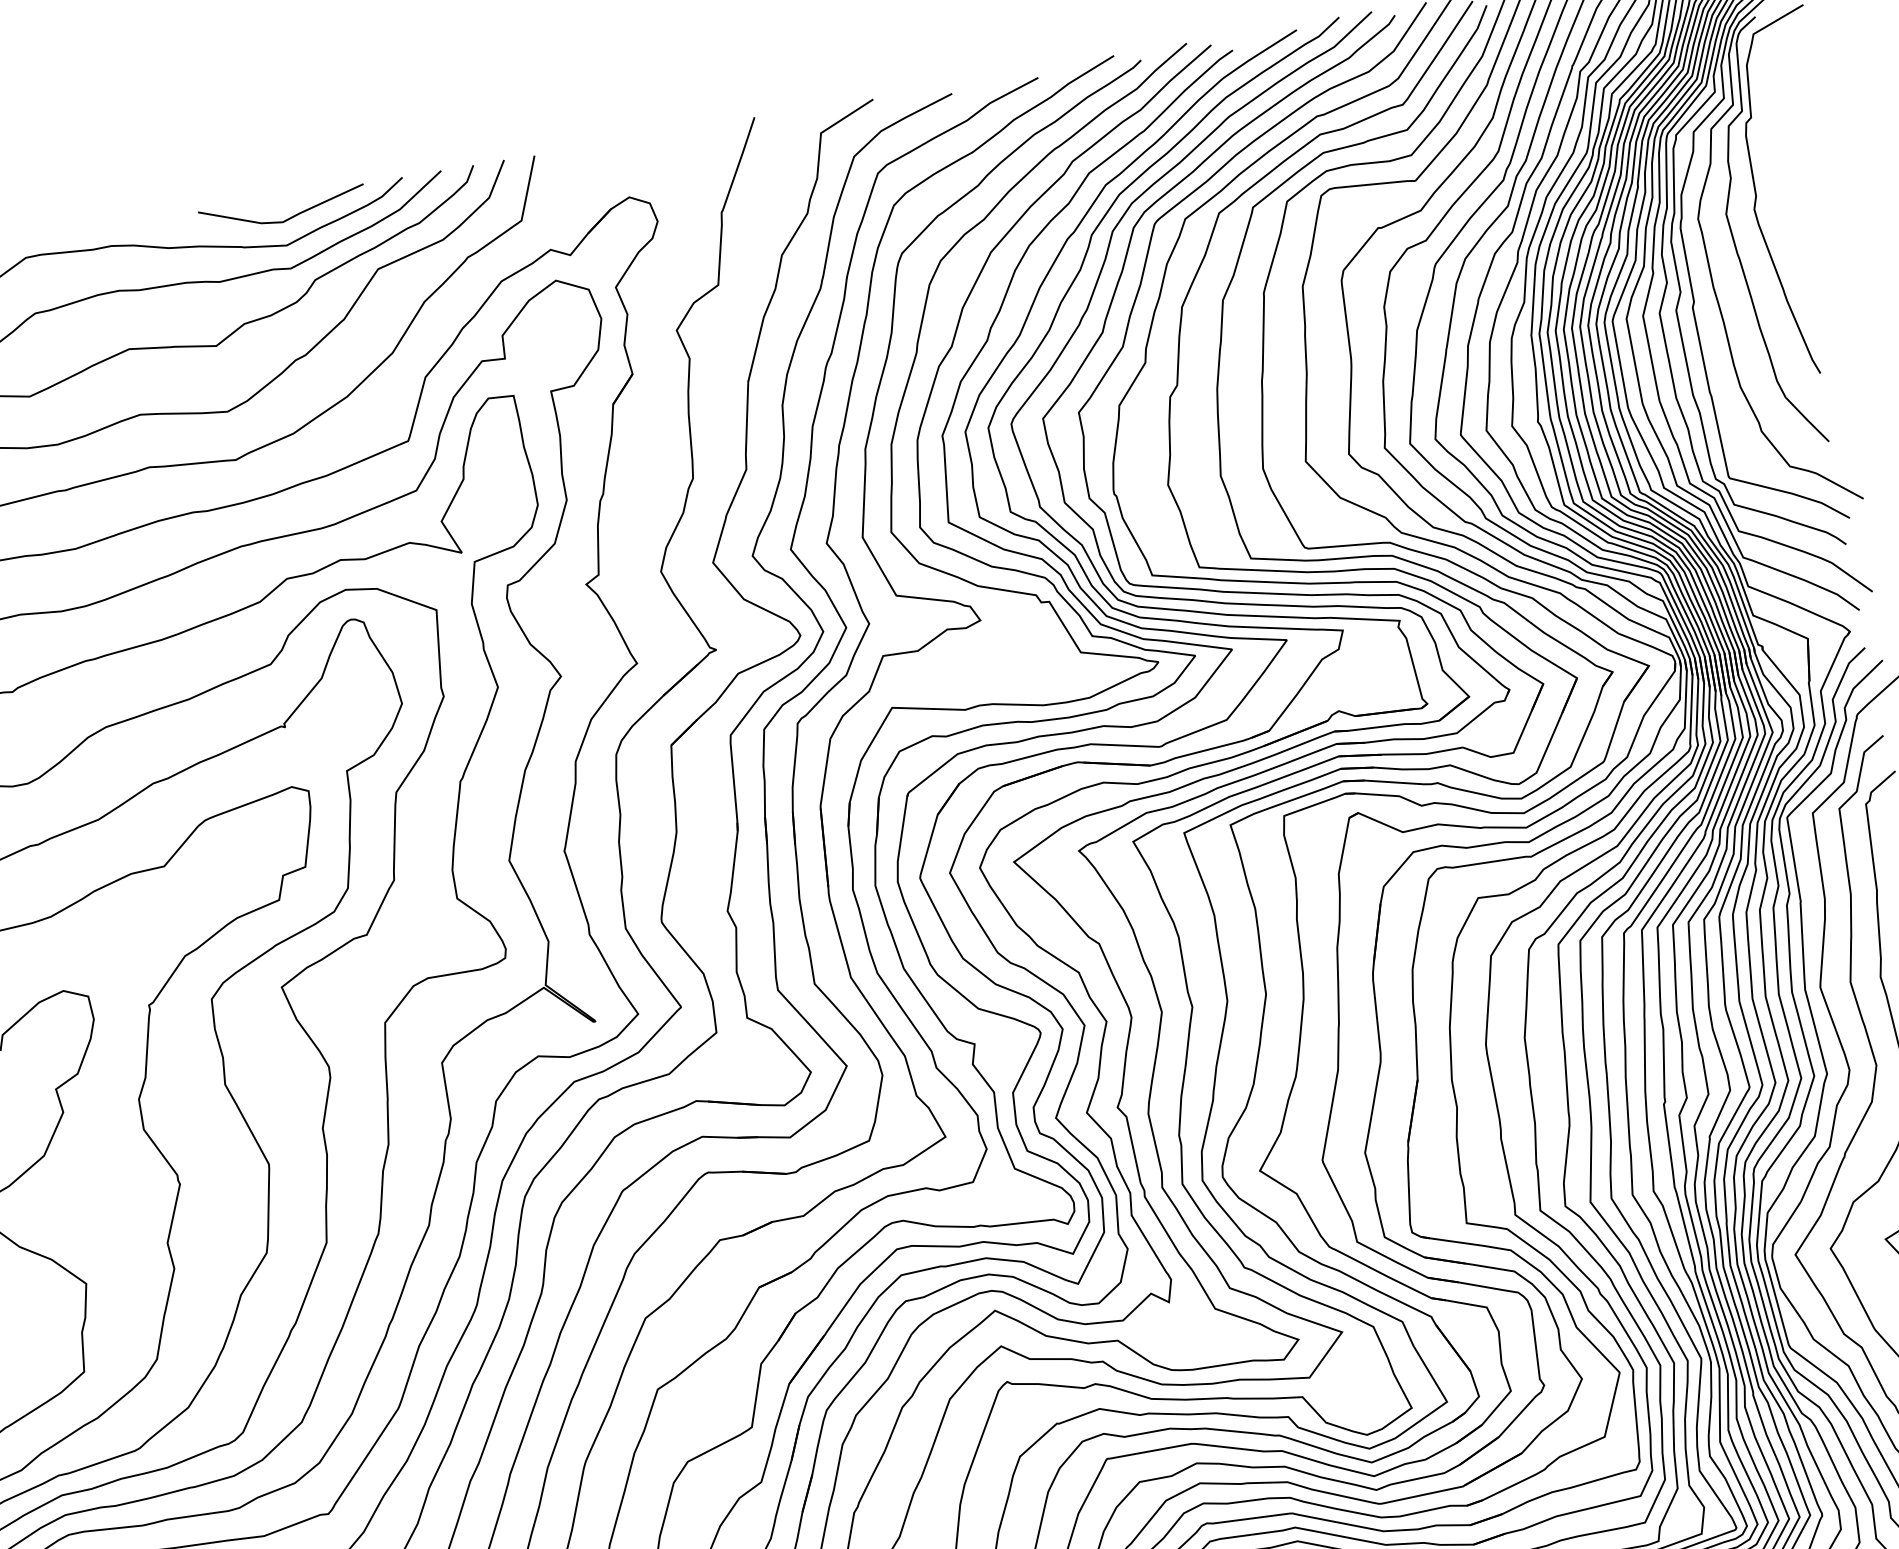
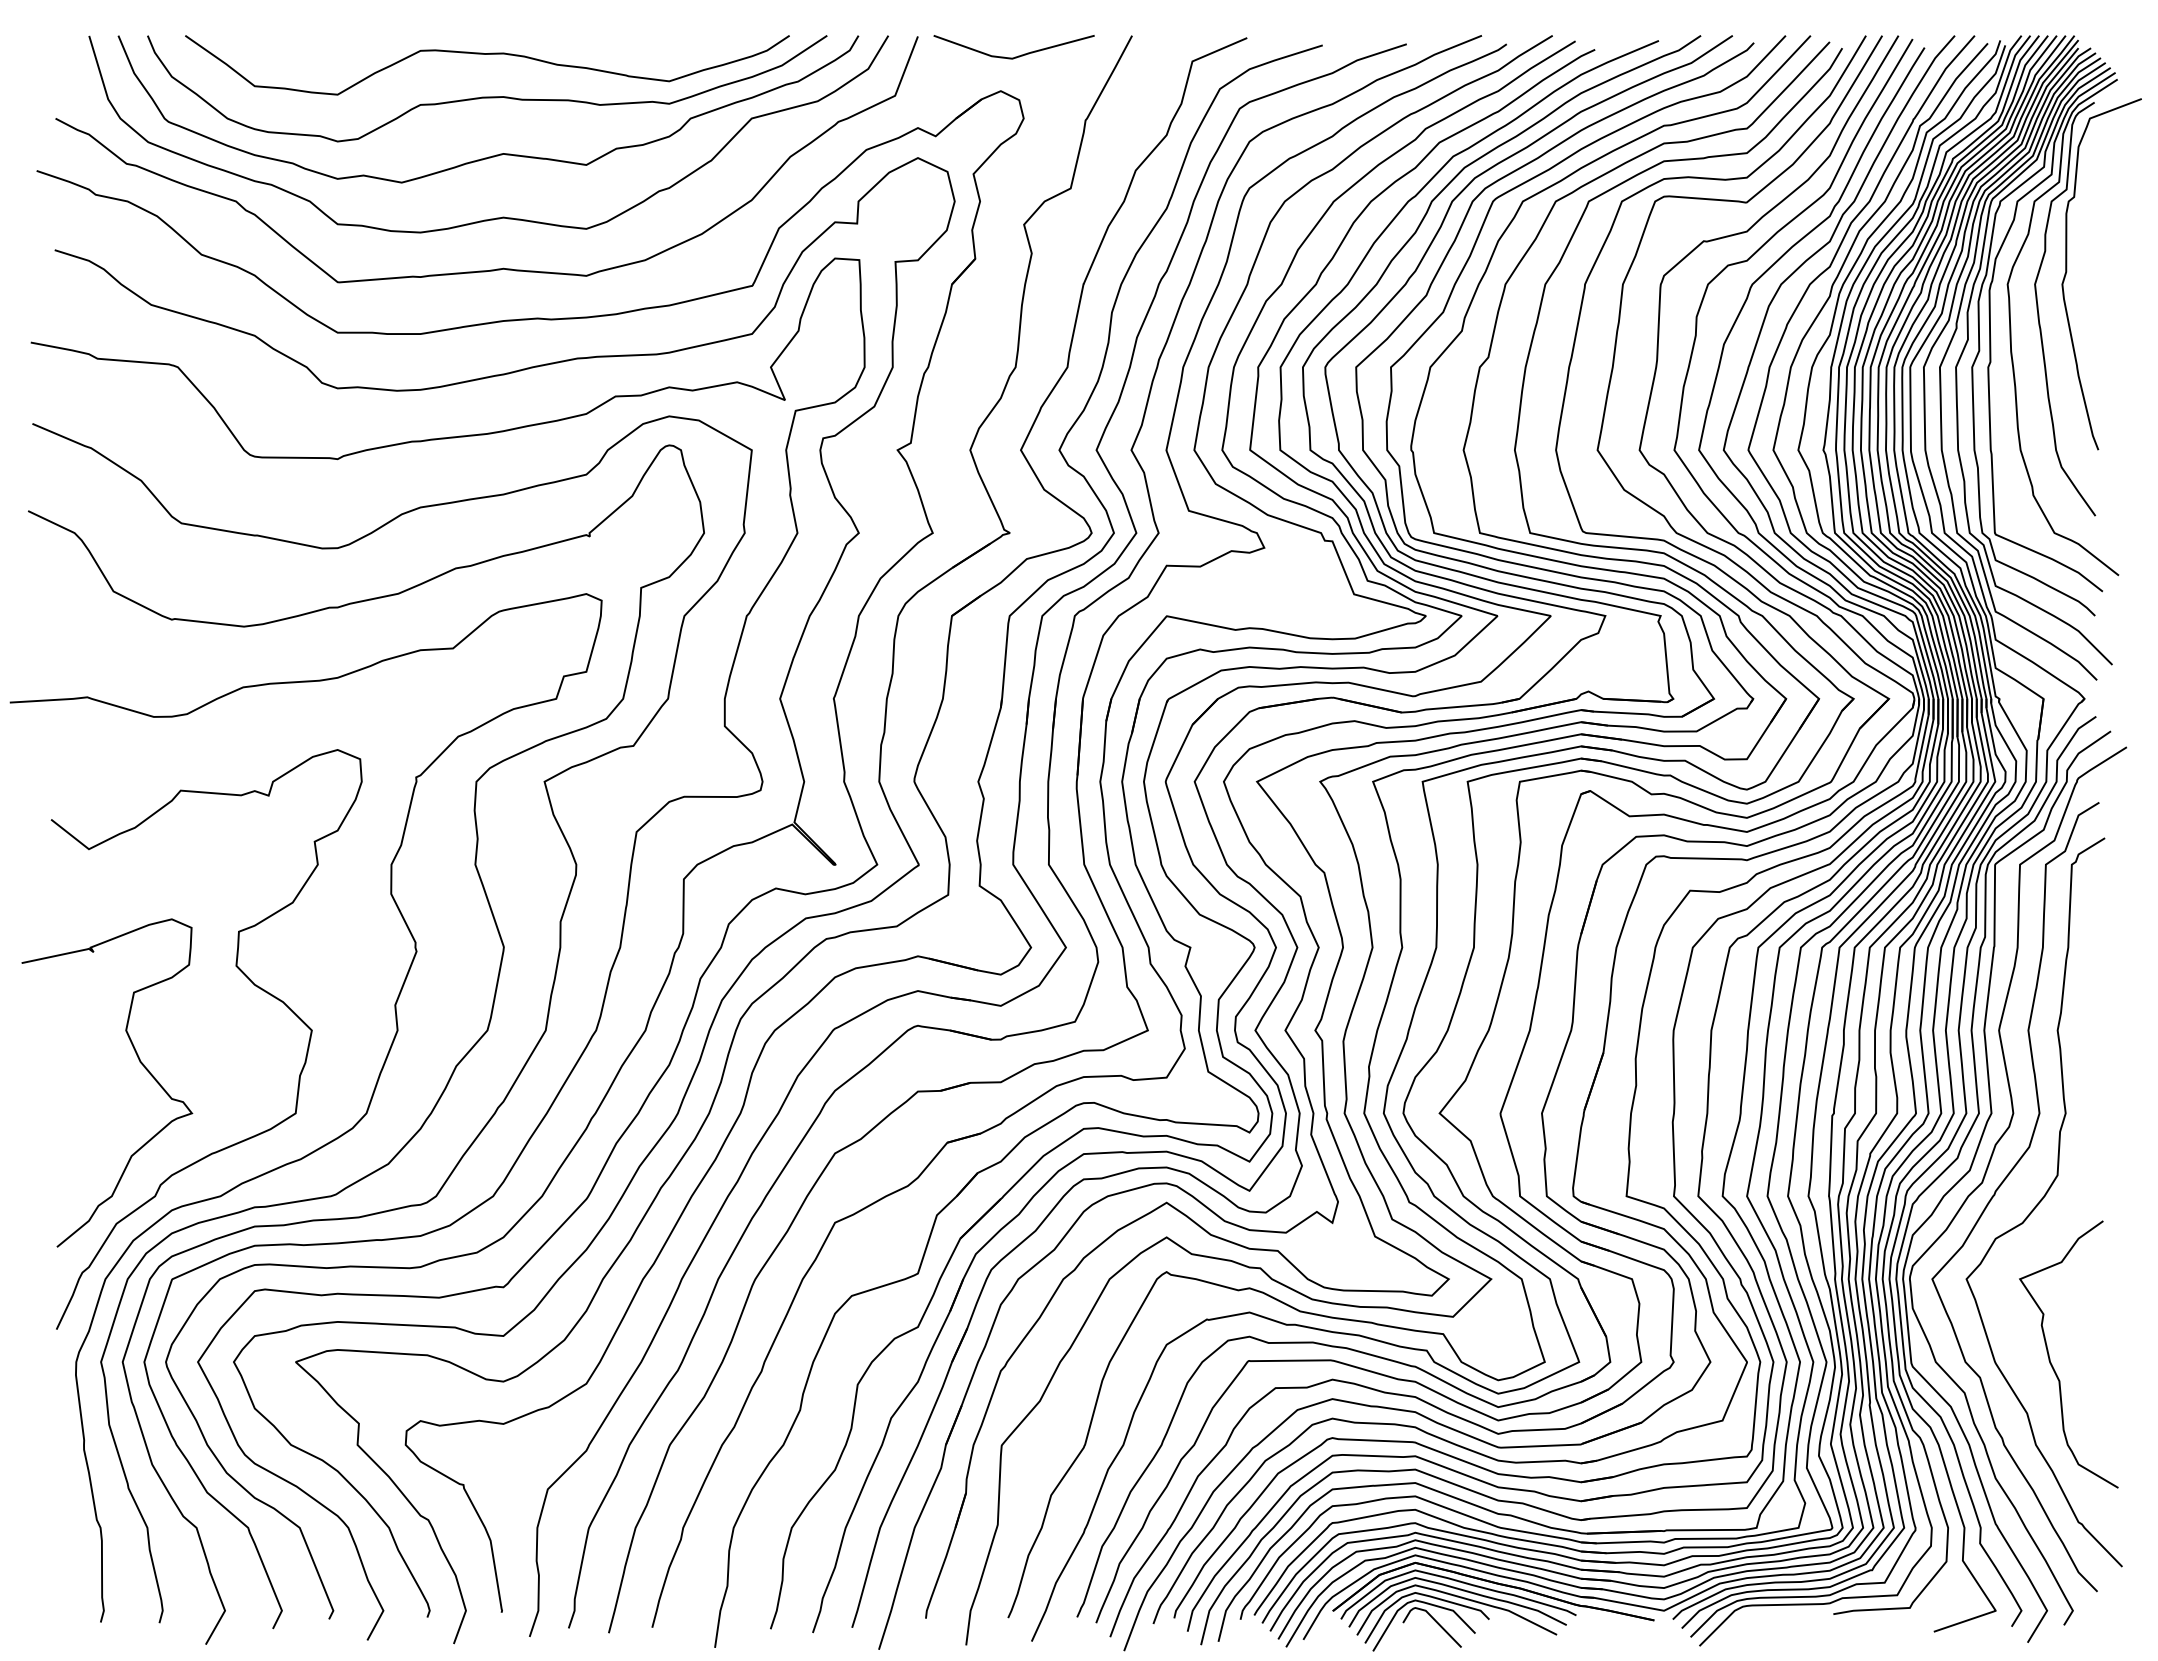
line: (285, 219) -> (1015, 56), moved

